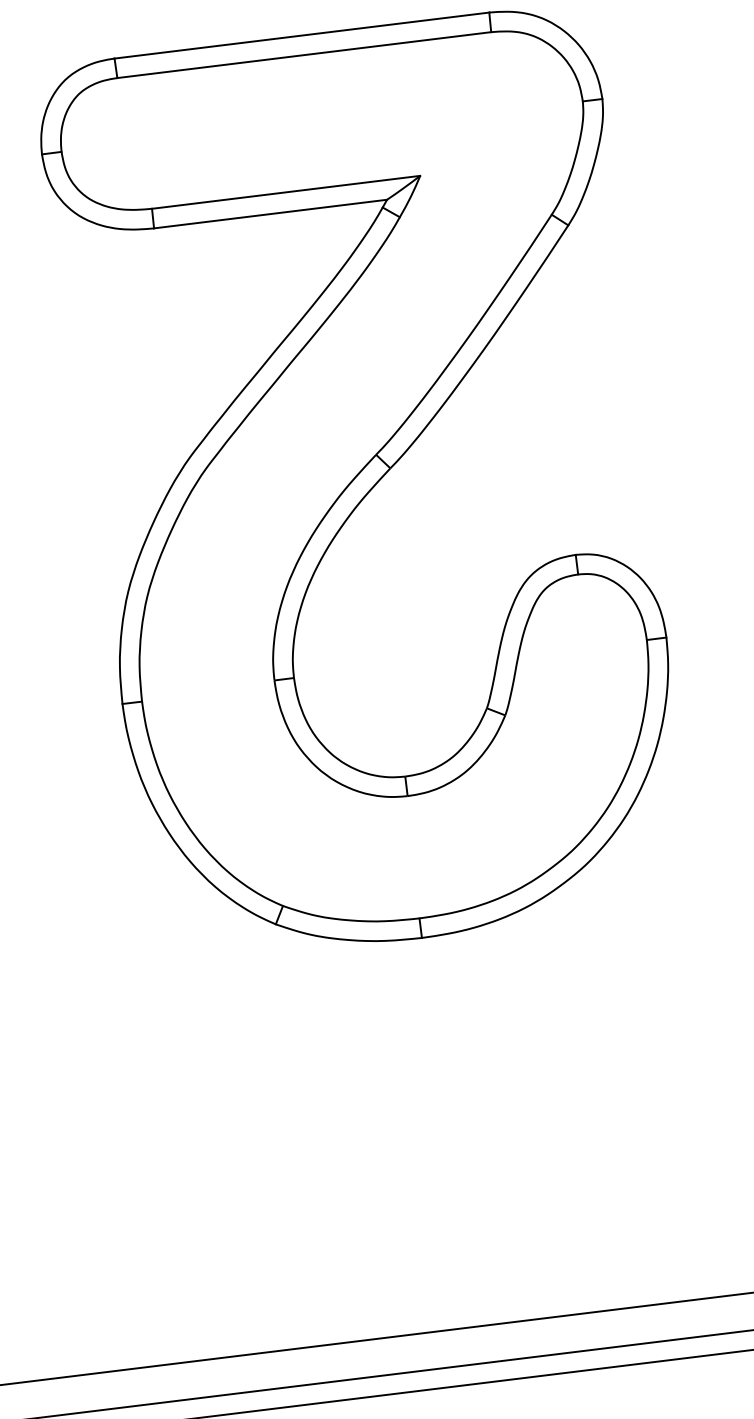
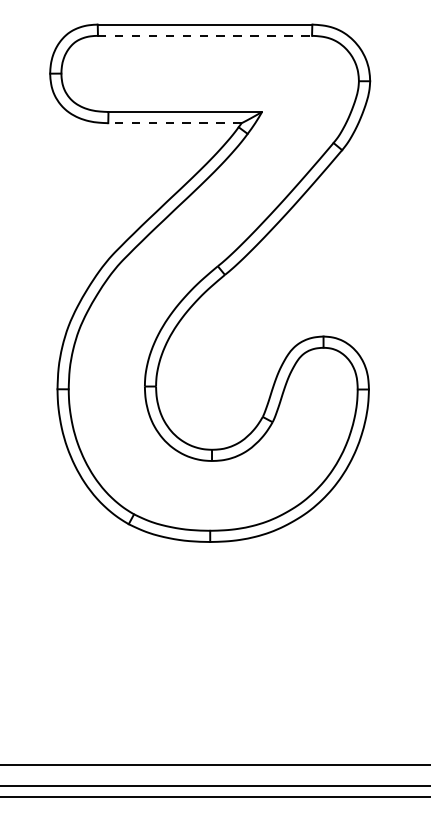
line: (305, 54) -> (205, 35), solid -> dashed
line: (269, 214) -> (174, 123), solid -> dashed

